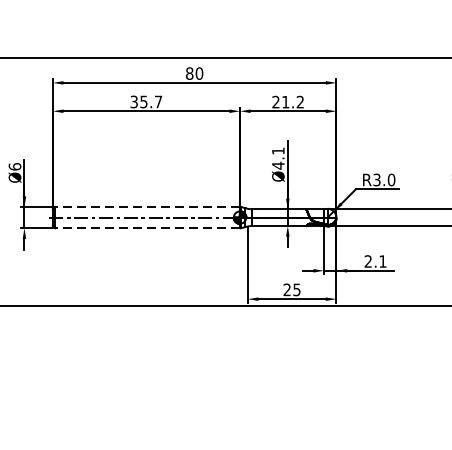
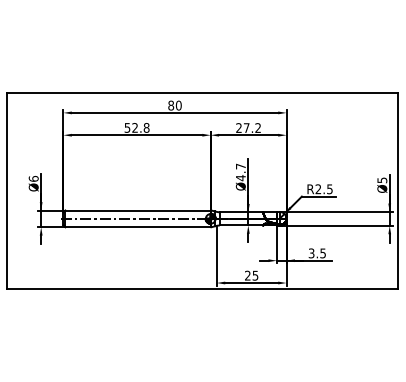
text: (146, 101) -> (137, 127), 35.7 -> 52.8
text: (285, 101) -> (246, 127), 21.2 -> 27.2
text: (277, 151) -> (240, 166), Ø4.1 -> Ø4.7
text: (383, 180) -> (323, 189), R3.0 -> R2.5
line: (148, 206) -> (138, 210), dashed -> solid
line: (148, 228) -> (138, 227), dashed -> solid
text: (374, 261) -> (316, 253), 2.1 -> 3.5

